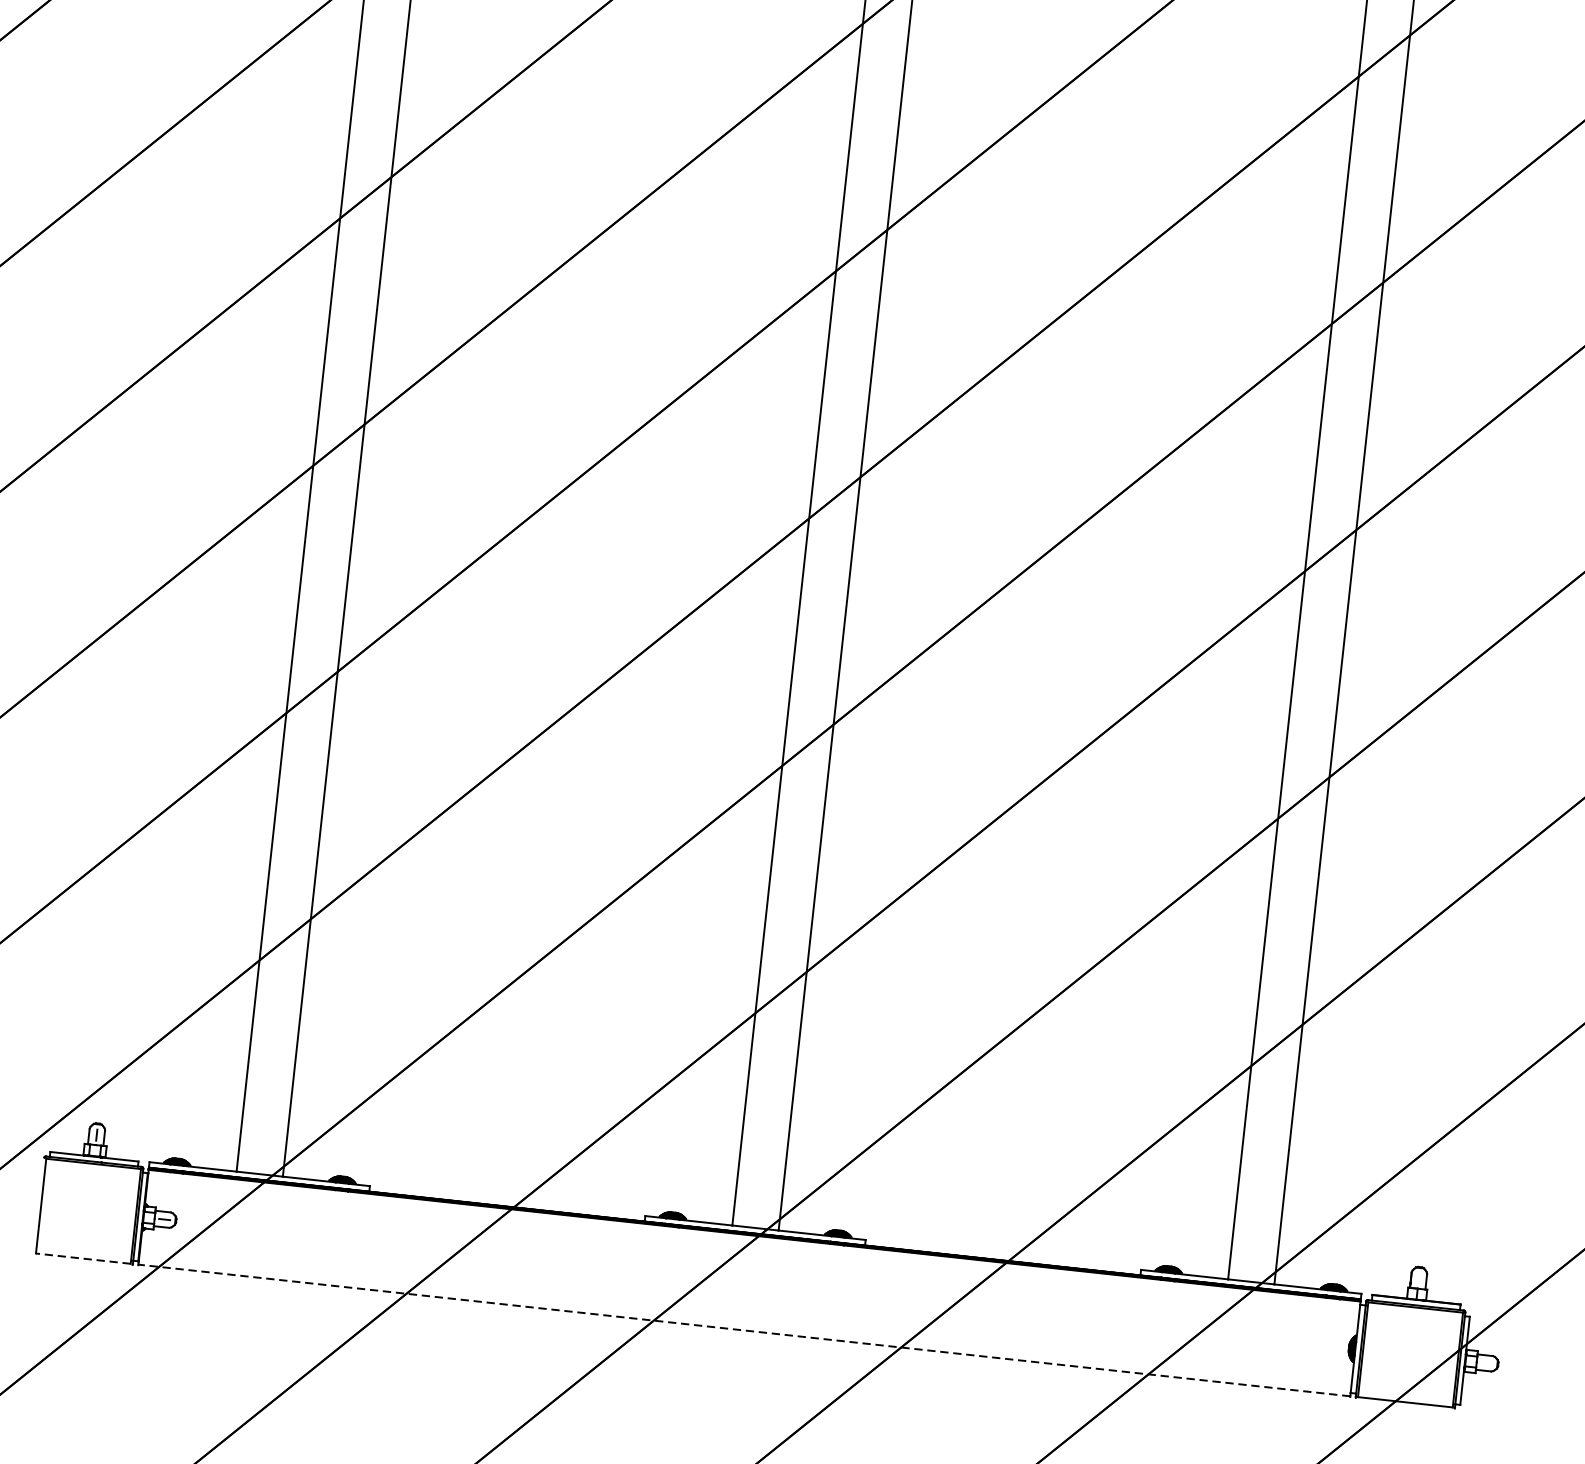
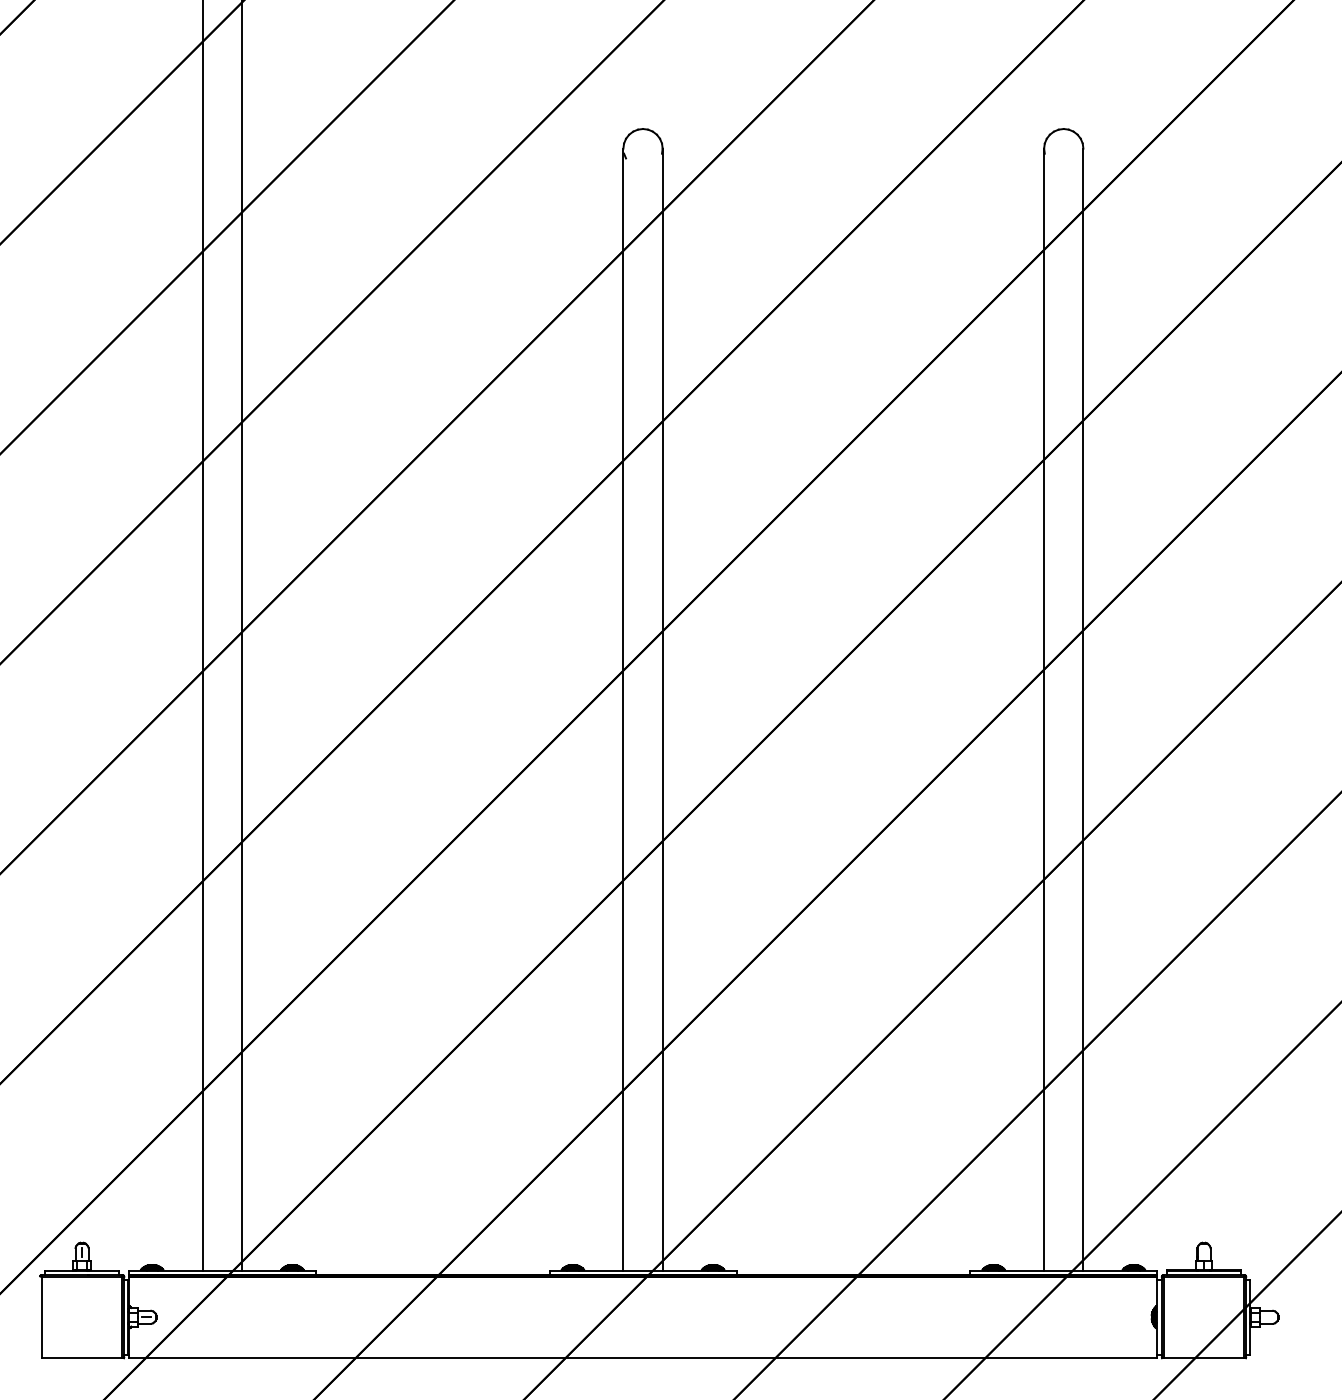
line: (82, 1258) -> (81, 1357), dashed -> solid
line: (743, 1330) -> (642, 1357), dashed -> solid

